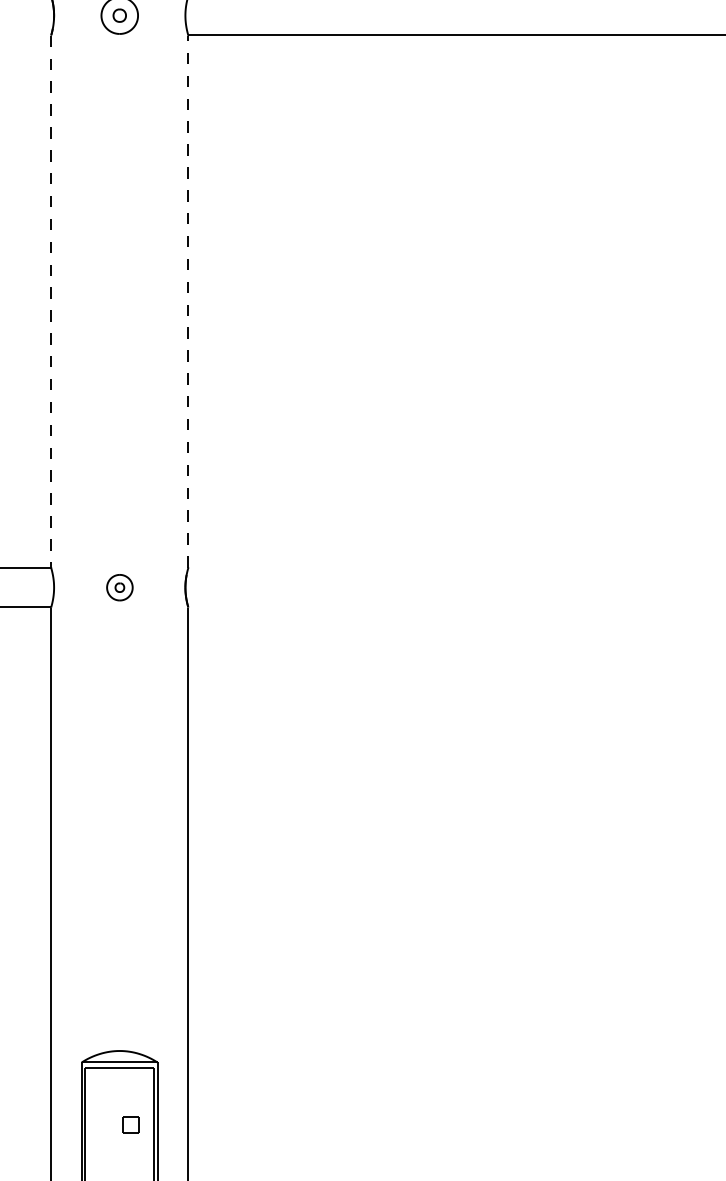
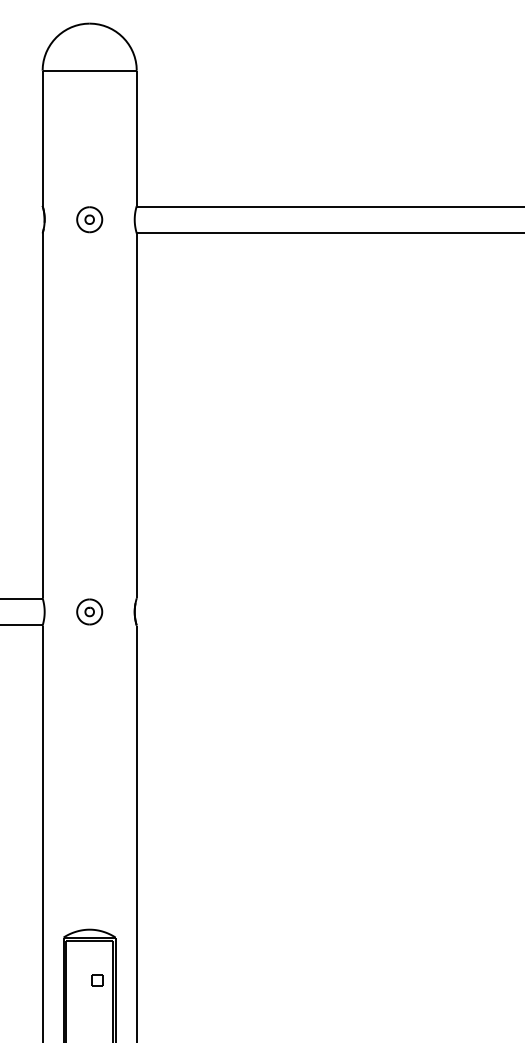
line: (188, 301) -> (136, 415), dashed -> solid
line: (50, 302) -> (42, 416), dashed -> solid
part: (119, 586) -> (89, 611), size x1.43

